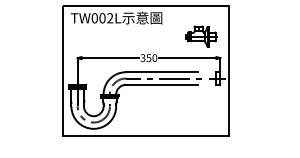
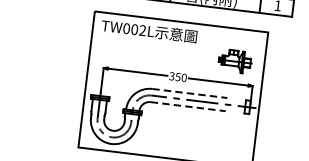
line: (161, 72) -> (189, 93), solid -> dashed
line: (161, 84) -> (187, 106), solid -> dashed

